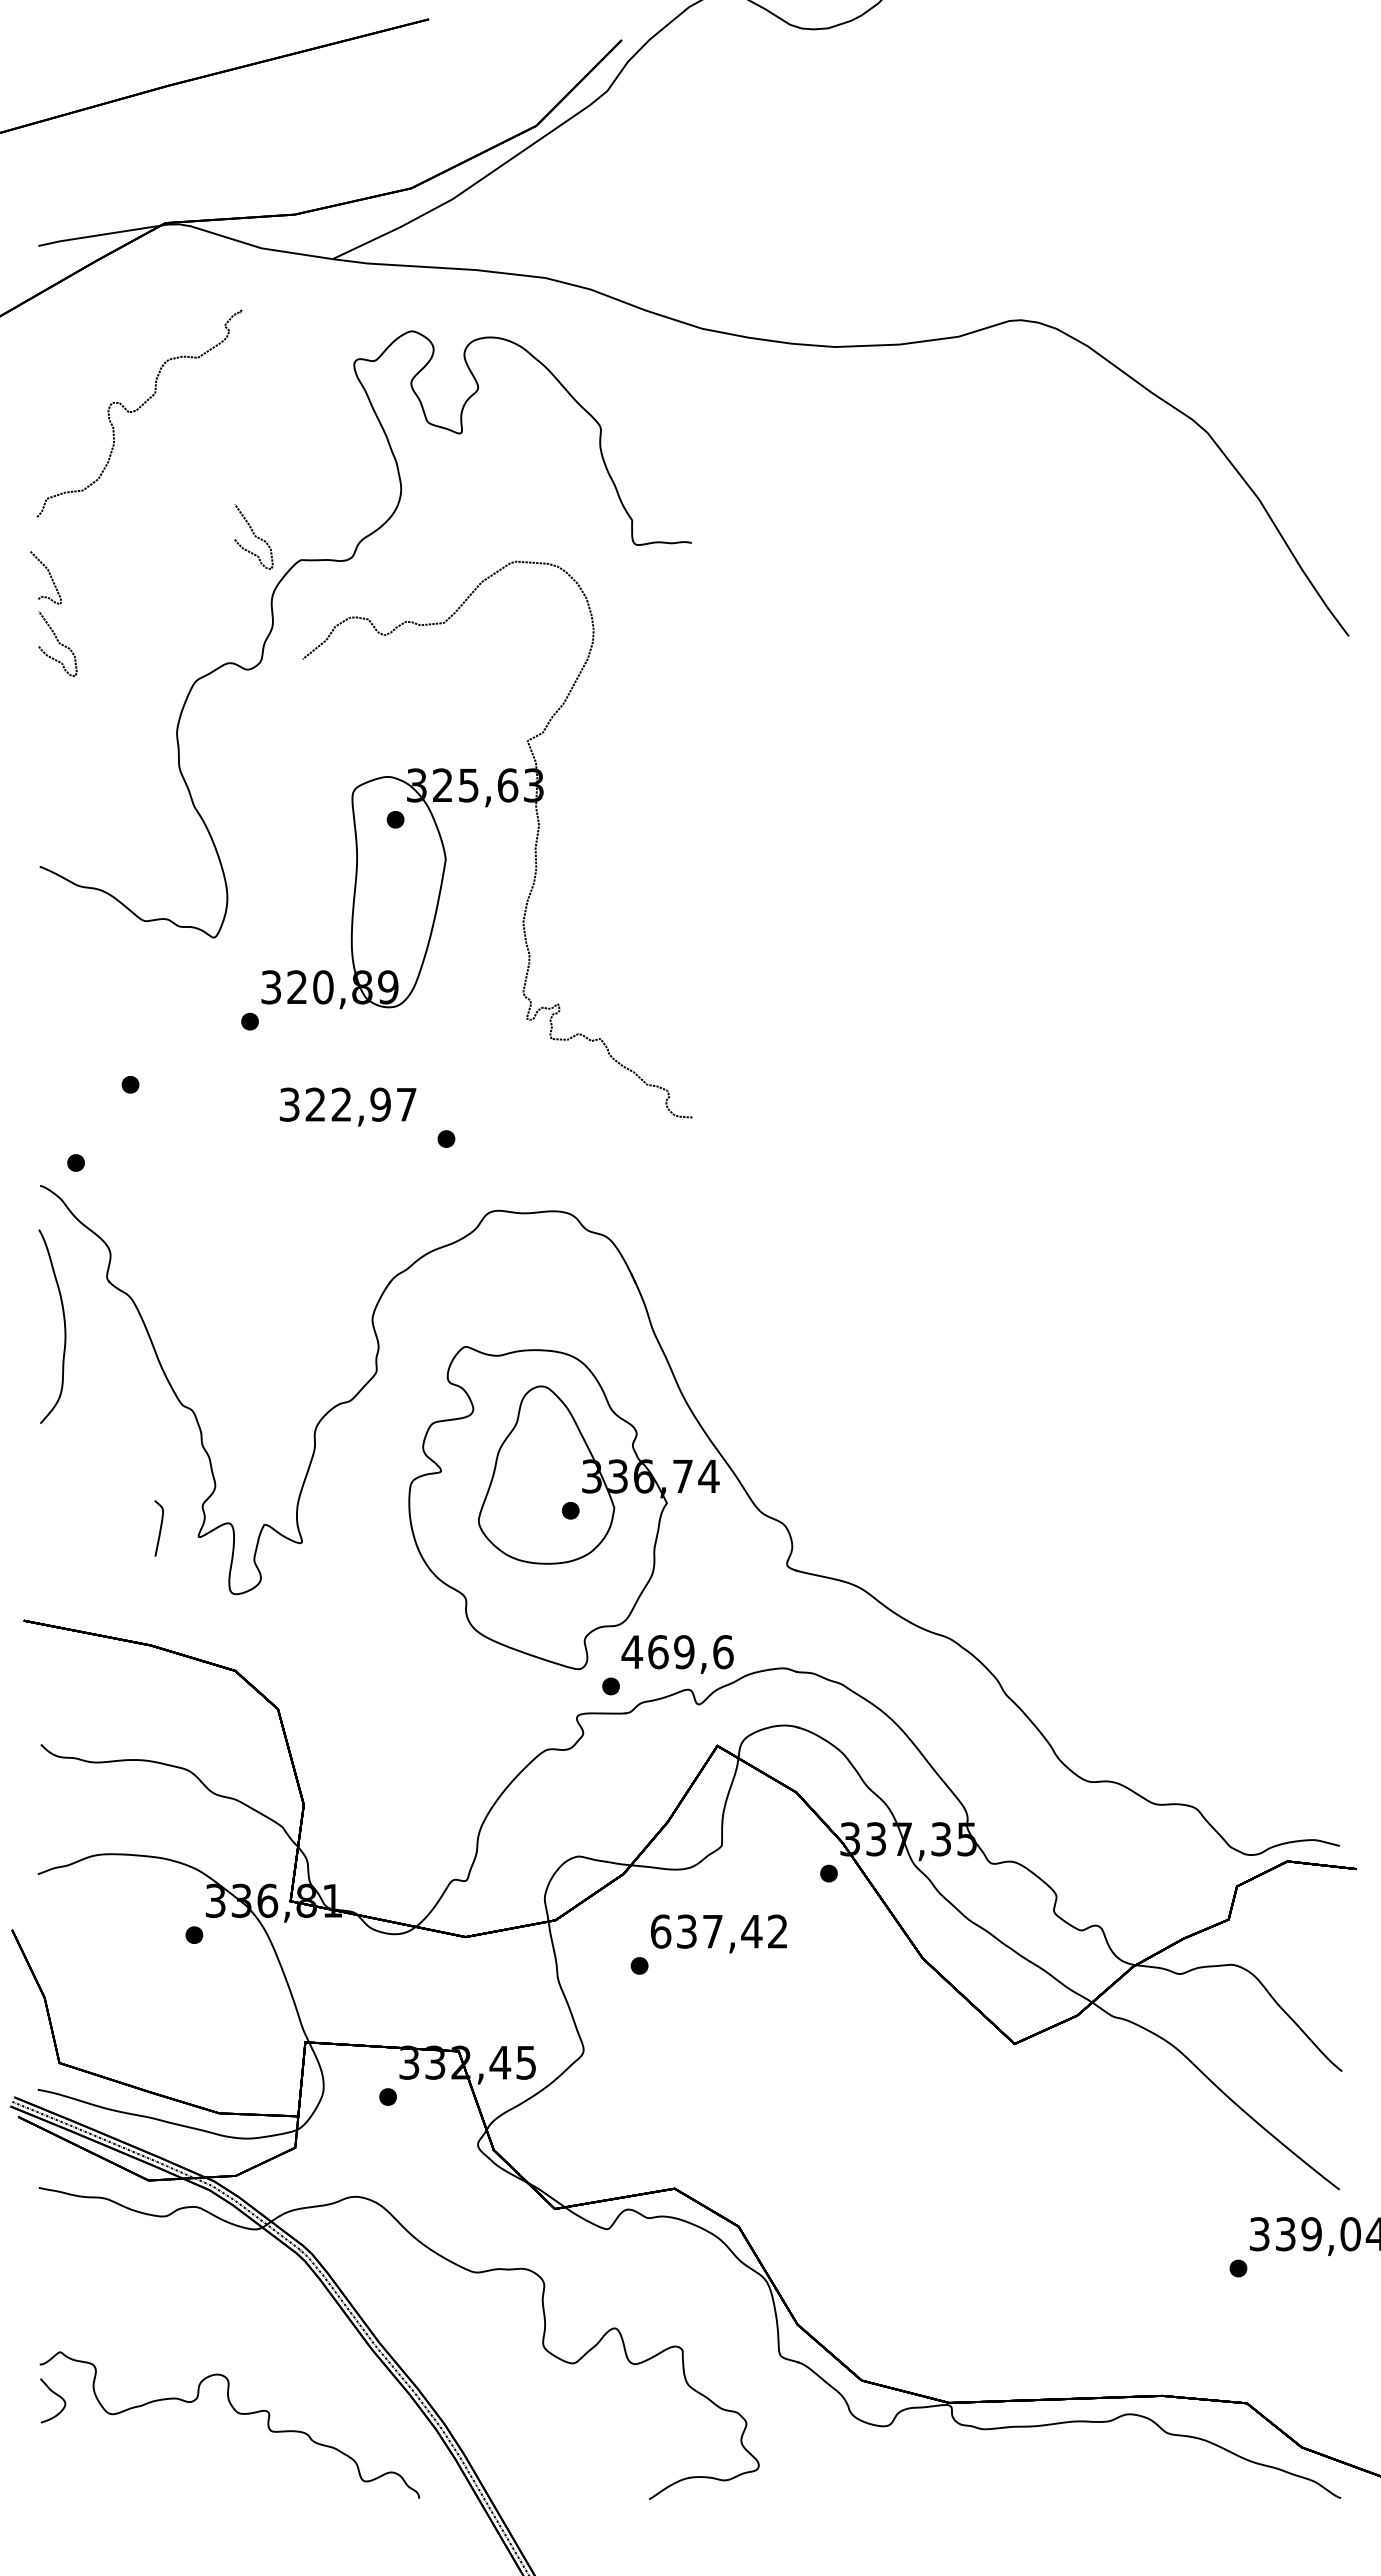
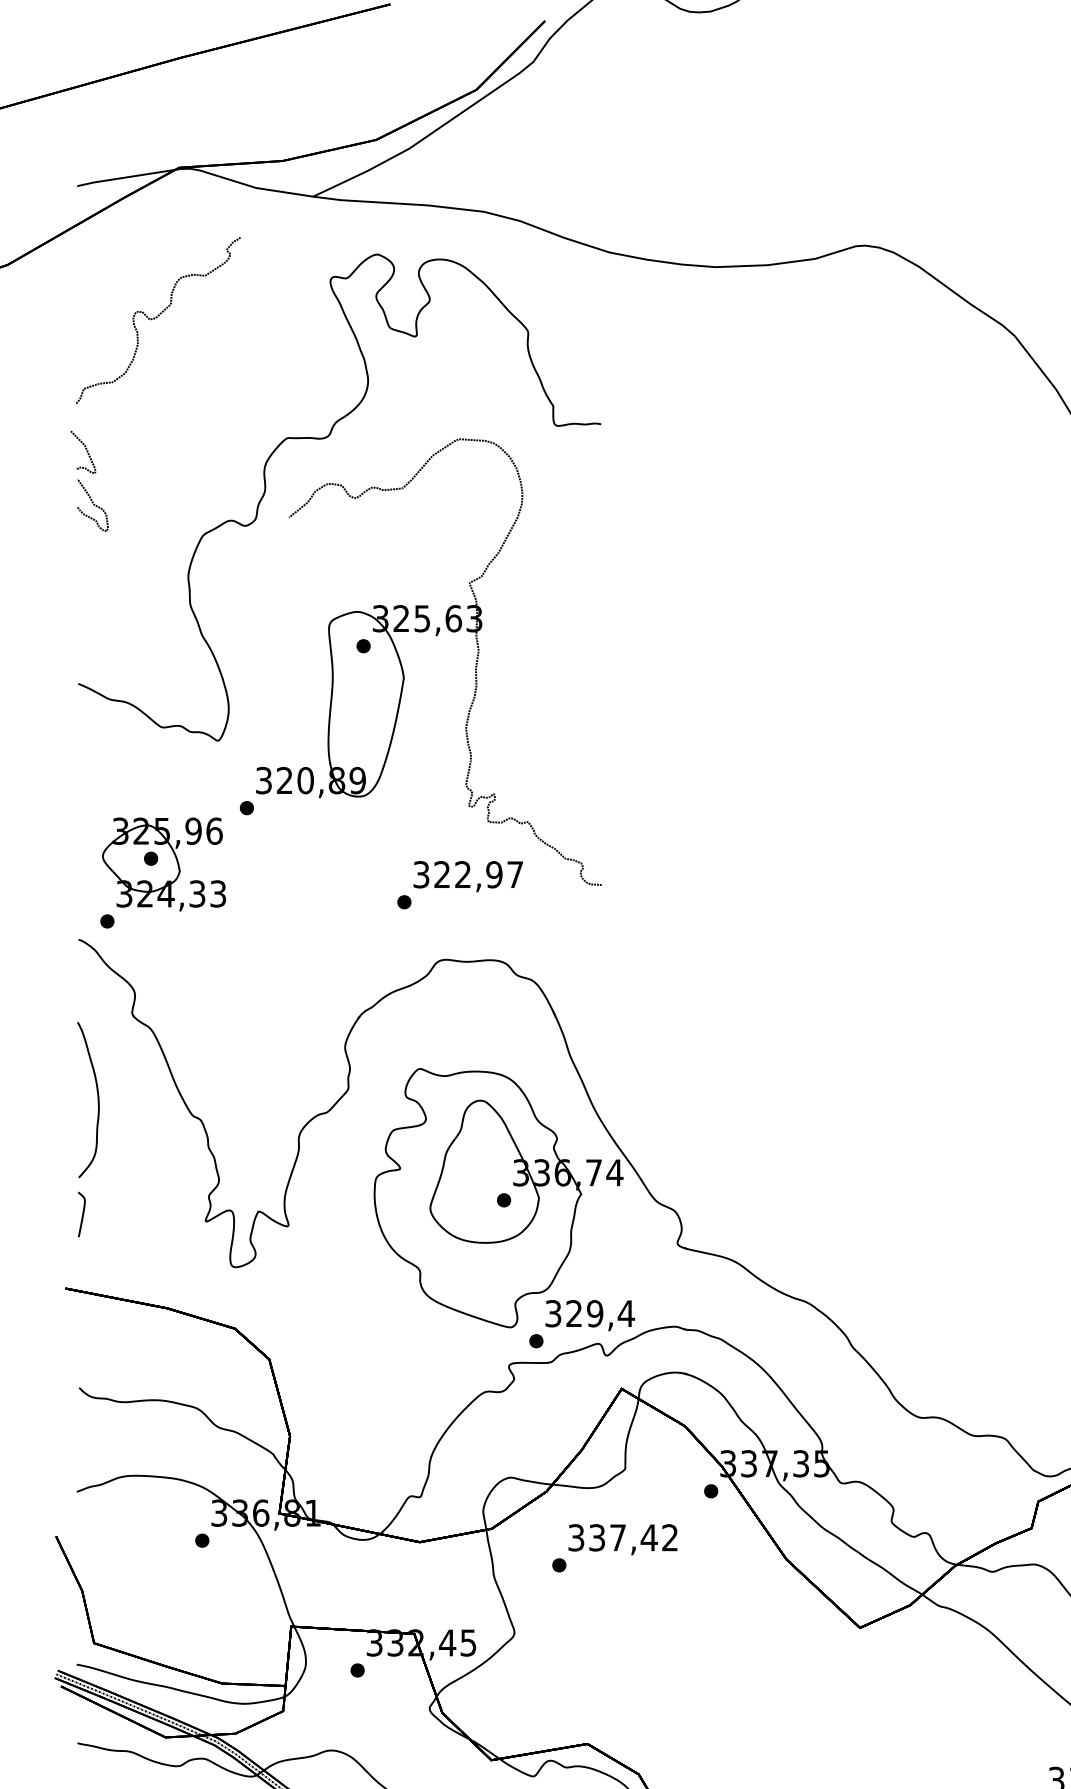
curve: (254, 536) -> (250, 419), removed
part: (146, 1091) -> (163, 864), added
text: (348, 1106) -> (468, 876), moved
curve: (64, 1326) -> (98, 1099), moved
curve: (159, 1528) -> (82, 1214), moved
text: (677, 1652) -> (589, 1314), 469,6 -> 329,4
text: (660, 1931) -> (576, 1537), 637,42 -> 337,42

